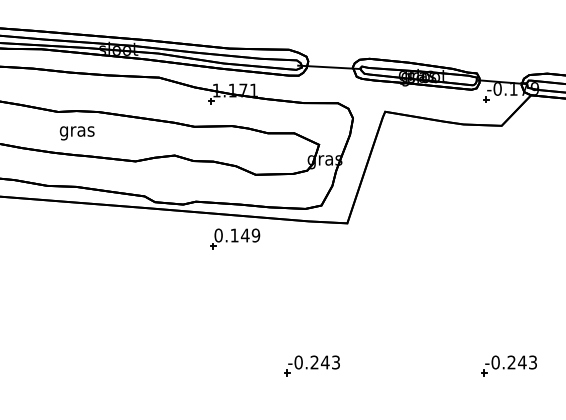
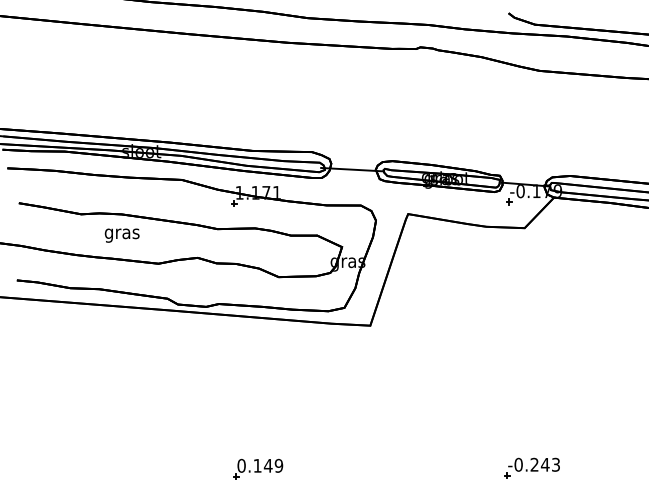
text: (76, 133) -> (121, 235), moved
part: (235, 238) -> (258, 468), moved
part: (311, 365) -> (334, 467), removed

